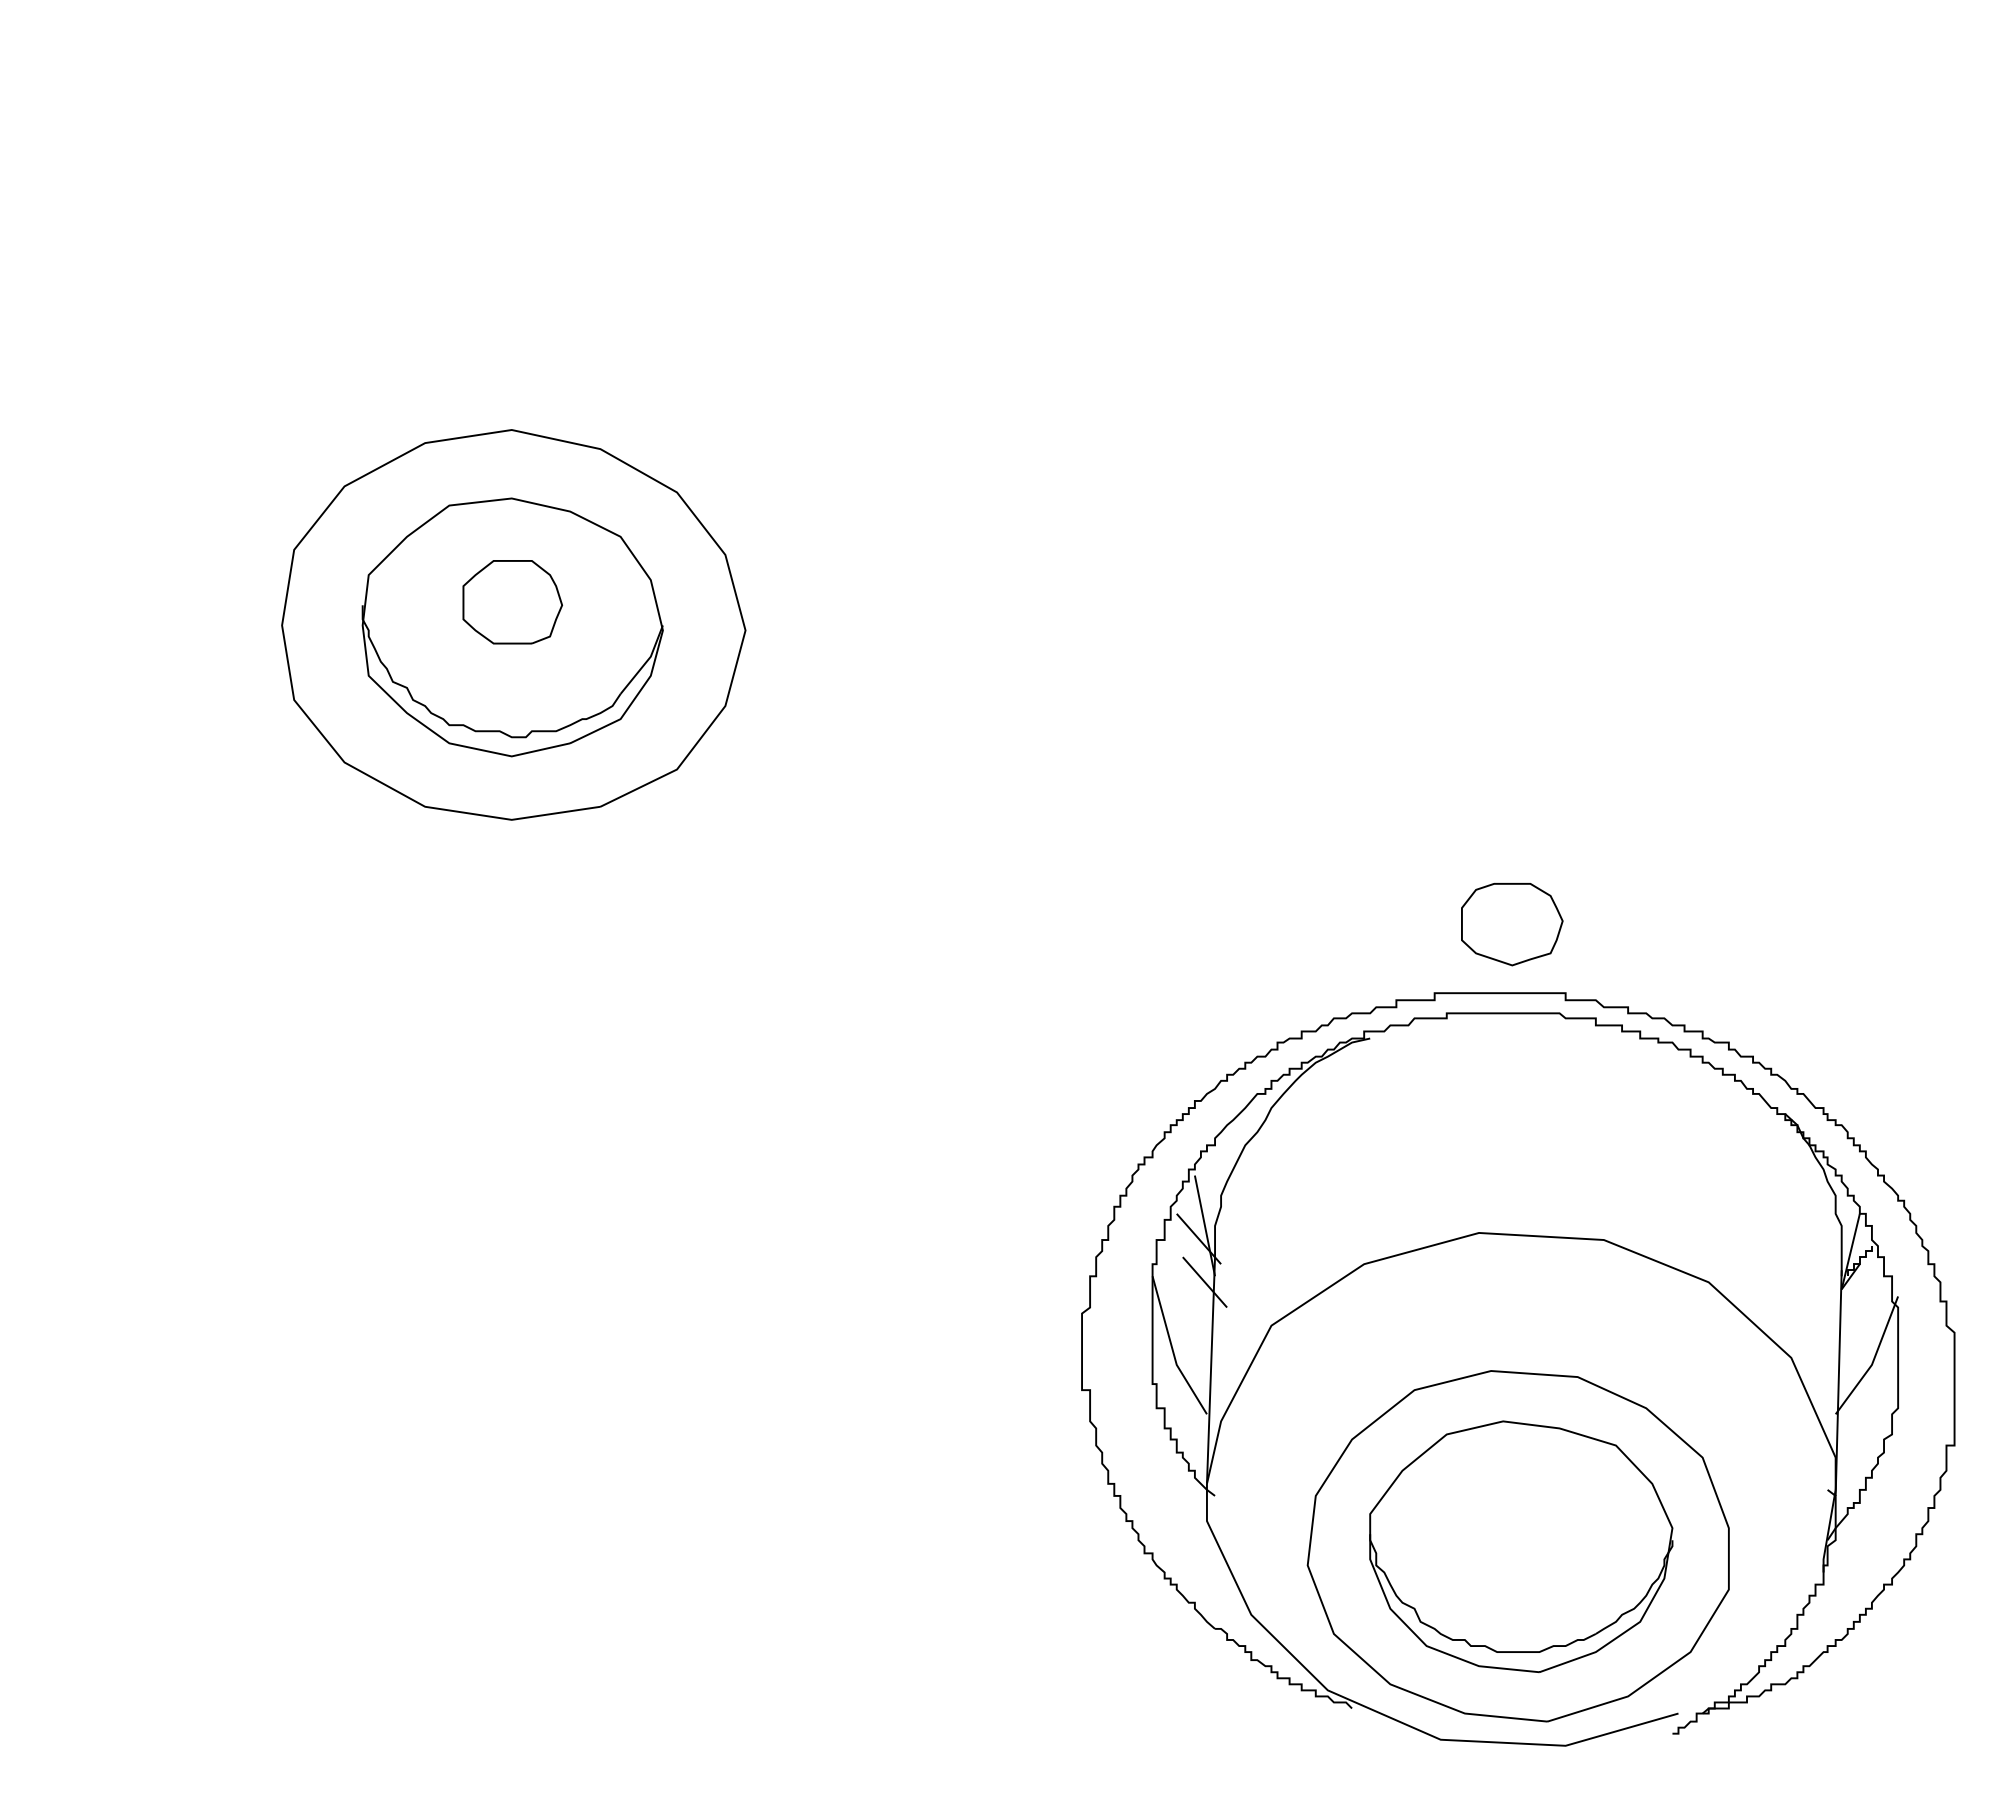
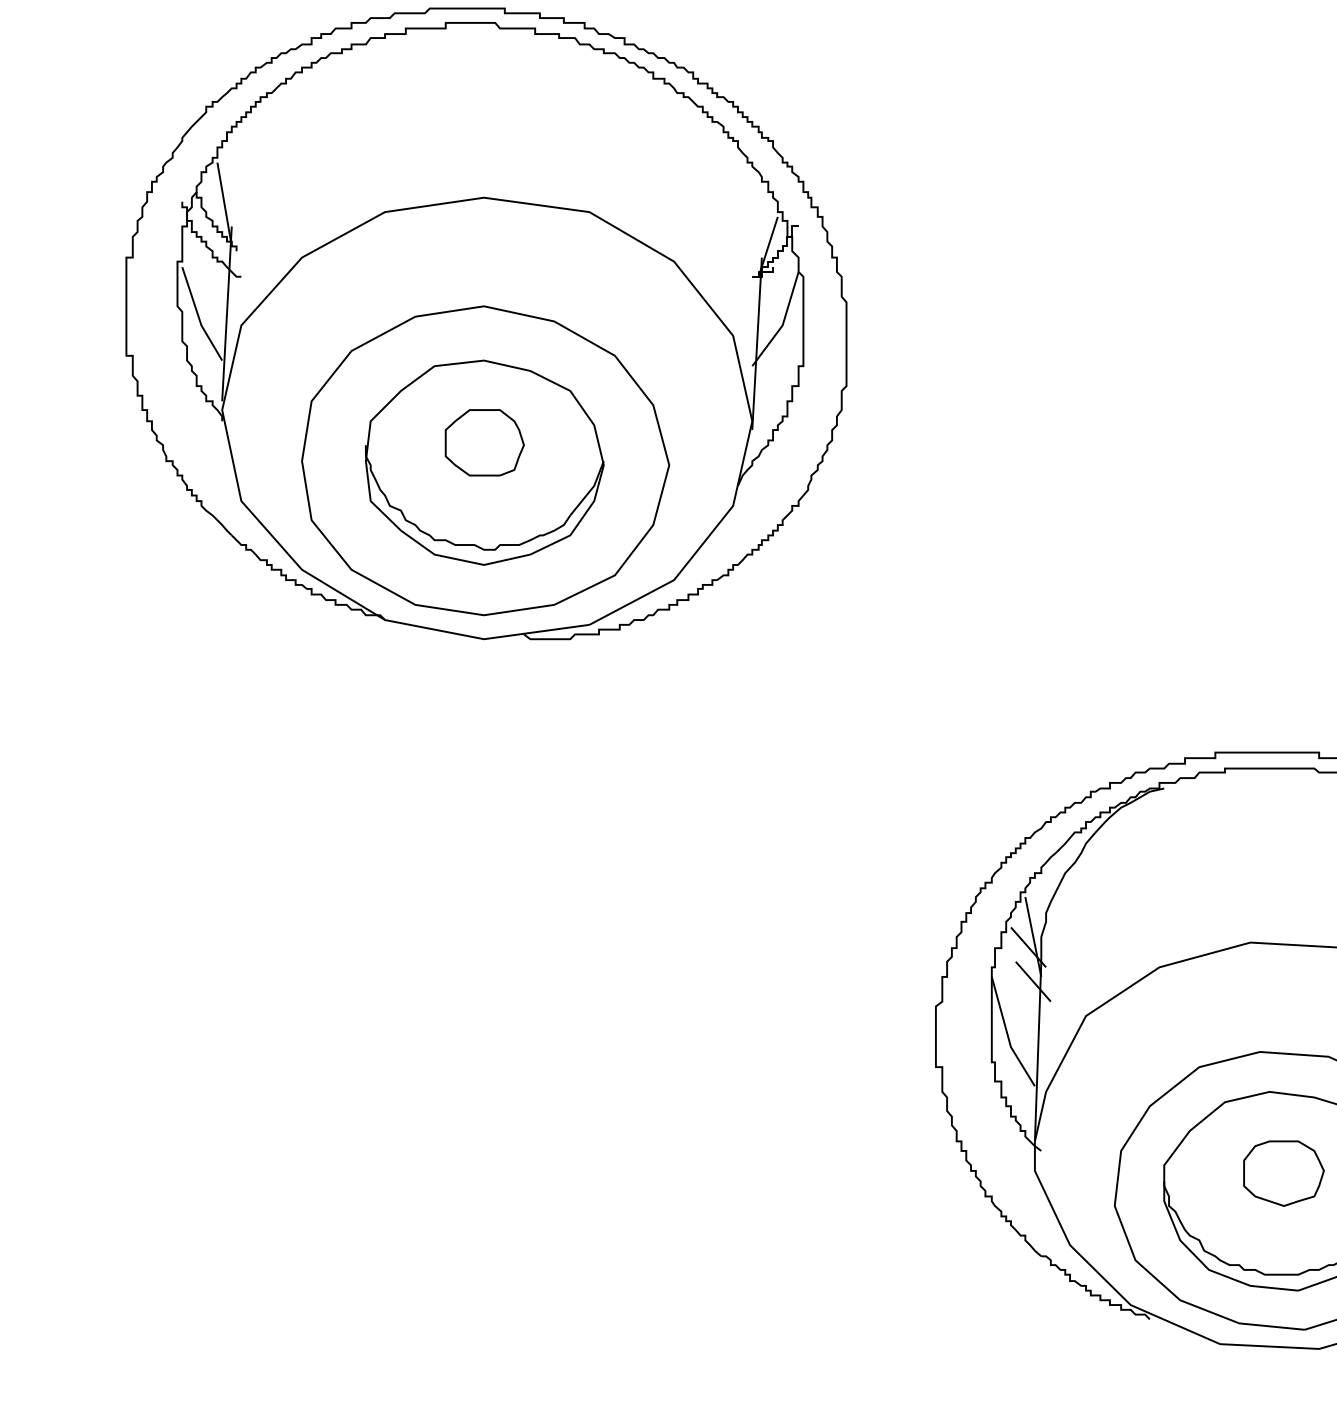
part: (514, 451) -> (486, 323), added
part: (1512, 924) -> (1284, 1173), moved

